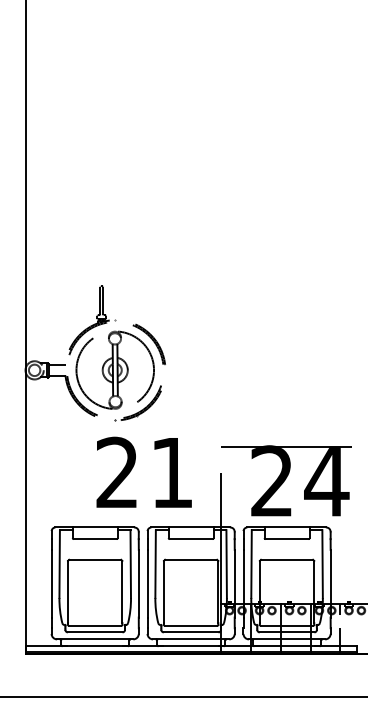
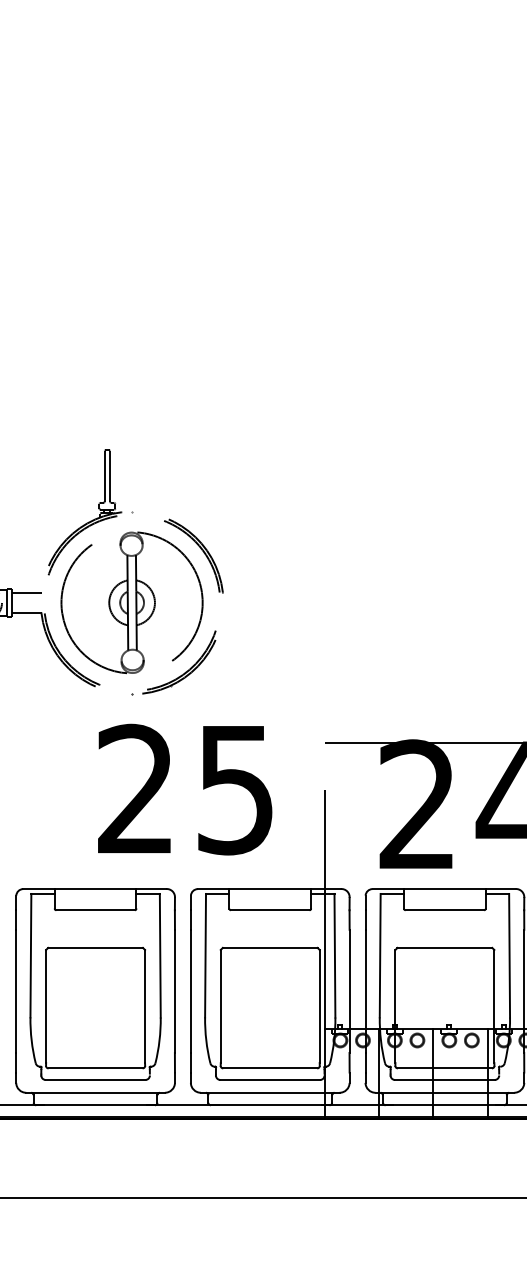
text: (171, 473) -> (234, 790), 21 -> 25

